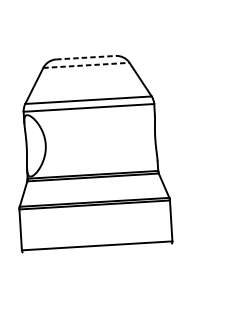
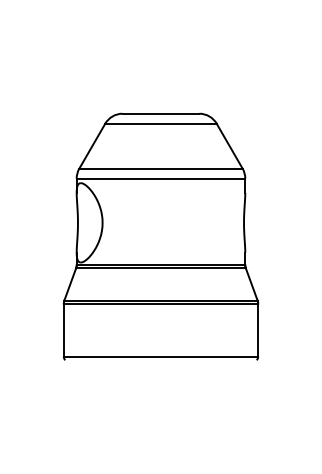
line: (86, 57) -> (161, 113), dashed -> solid
line: (86, 65) -> (160, 123), dashed -> solid

